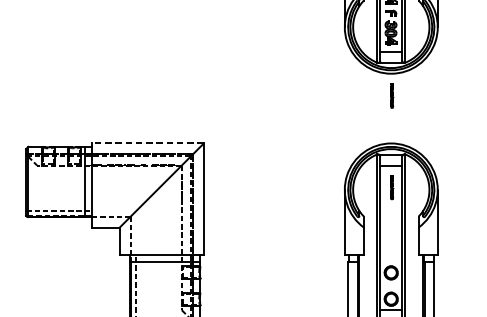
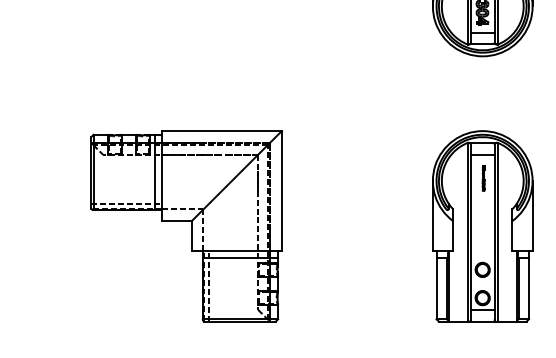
line: (391, 96) -> (483, 80), removed
line: (147, 143) -> (221, 131), dashed -> solid

